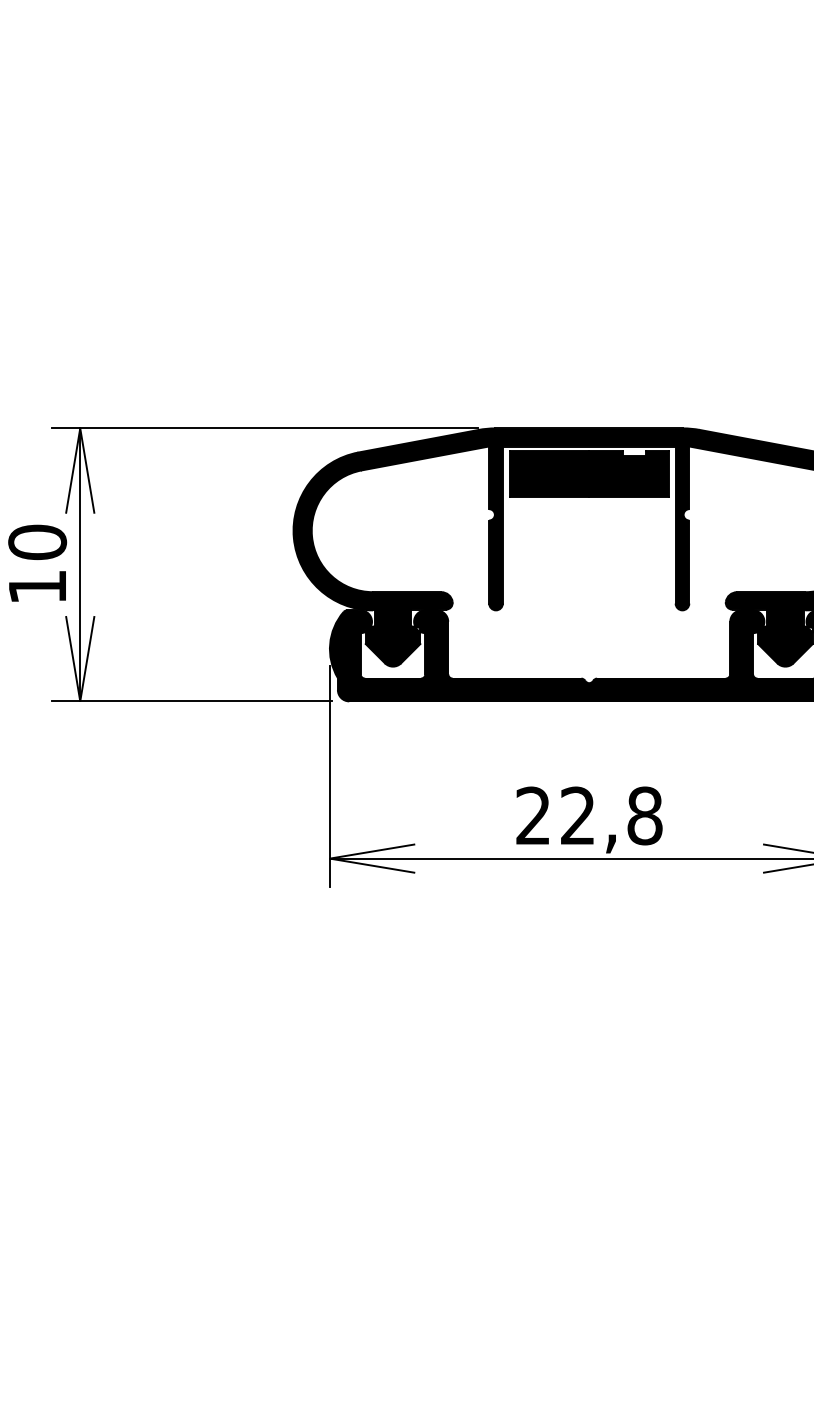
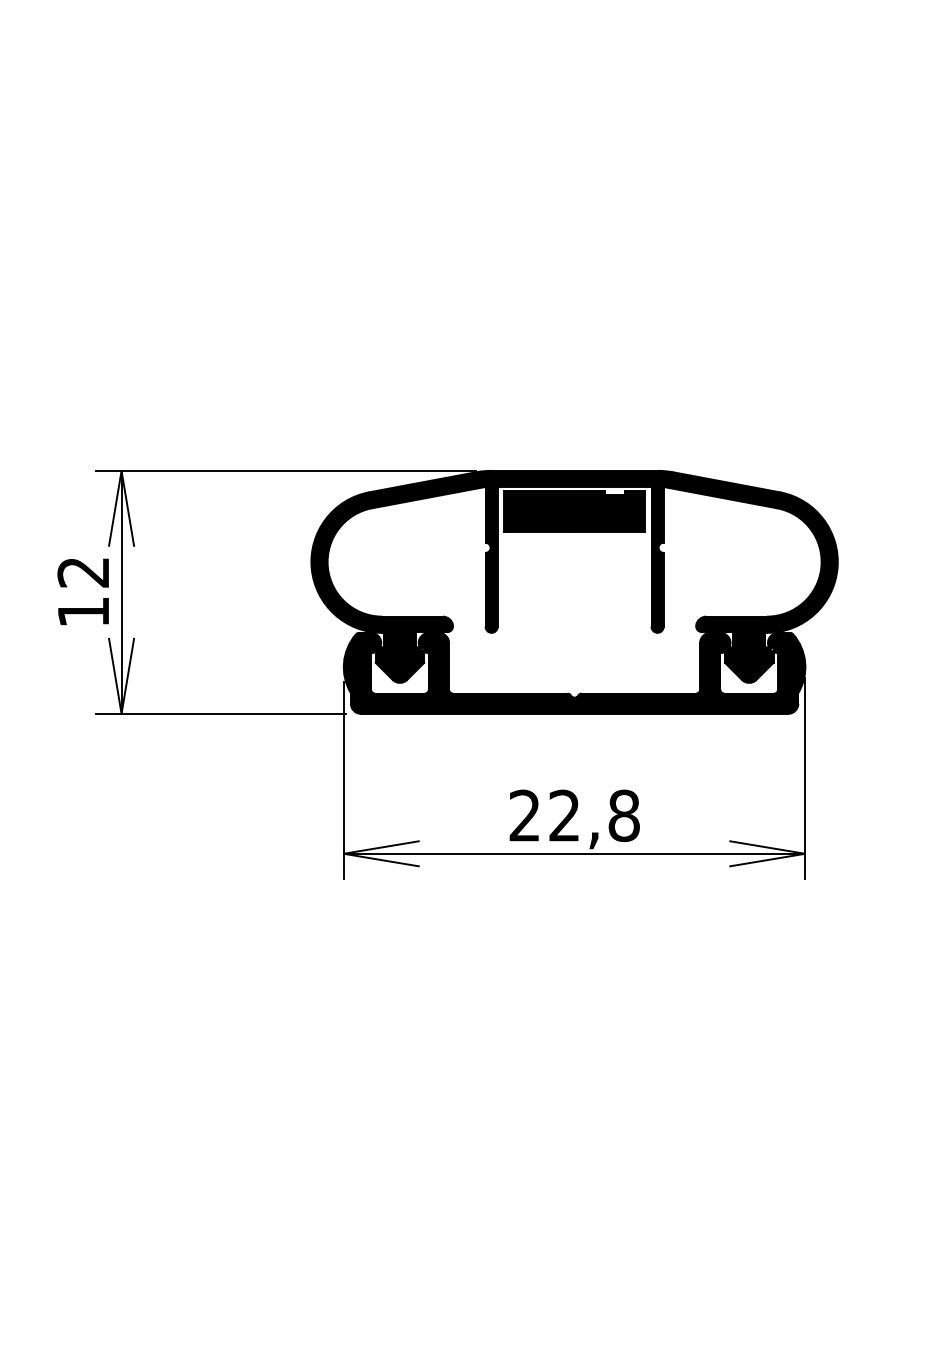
text: (37, 542) -> (83, 572), 10 -> 12

